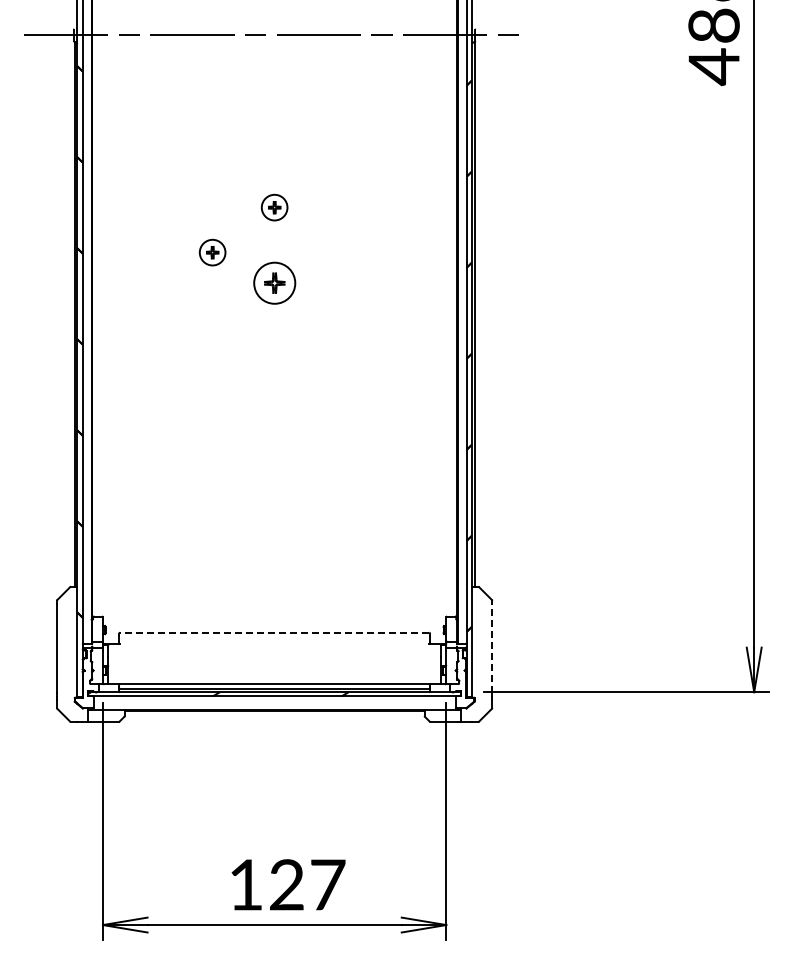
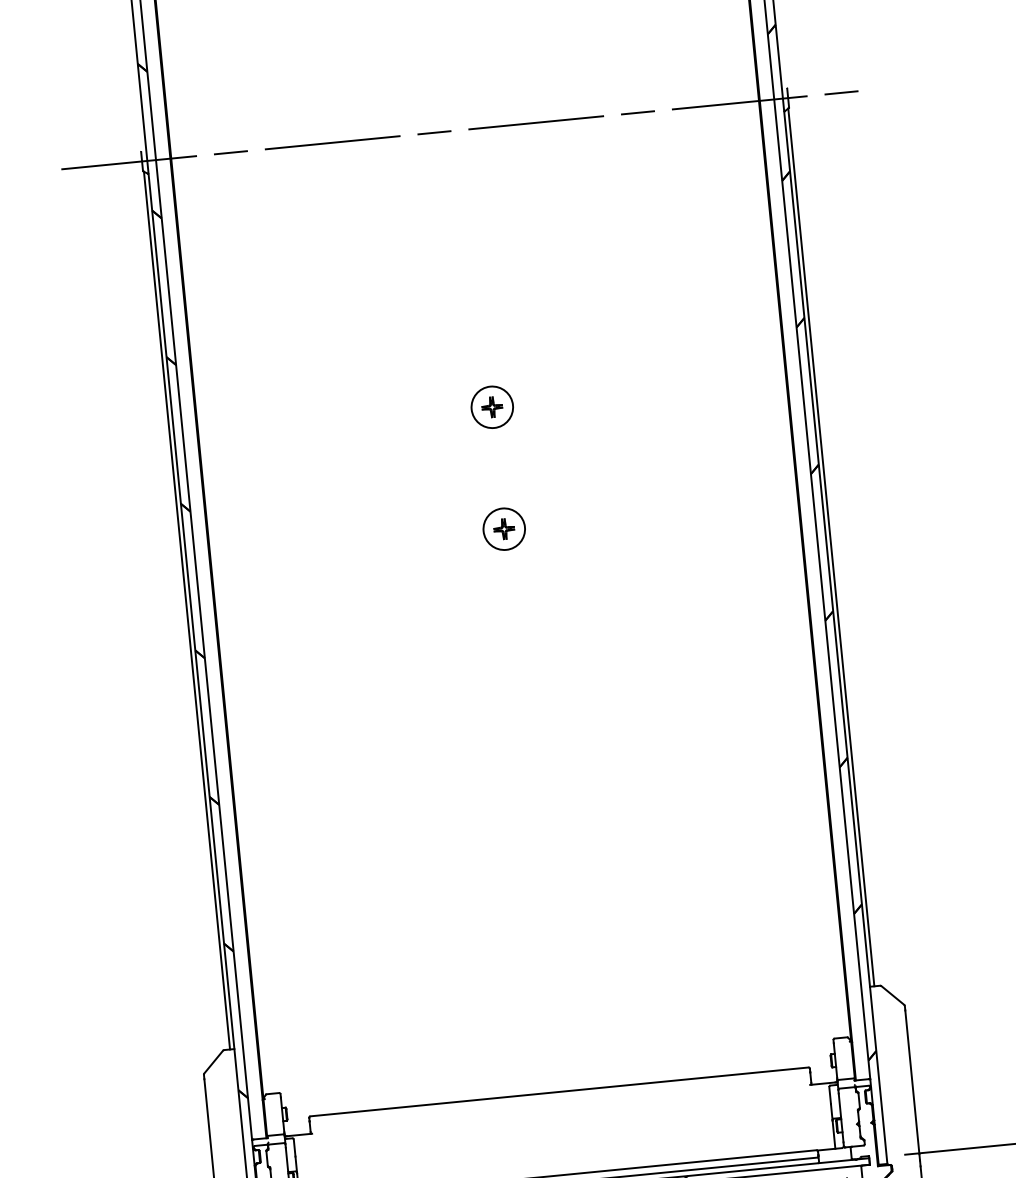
part: (212, 252) -> (399, 489), removed
part: (274, 283) -> (504, 529), size x0.62
line: (274, 632) -> (559, 1091), dashed -> solid
line: (492, 648) -> (912, 1082), dashed -> solid

